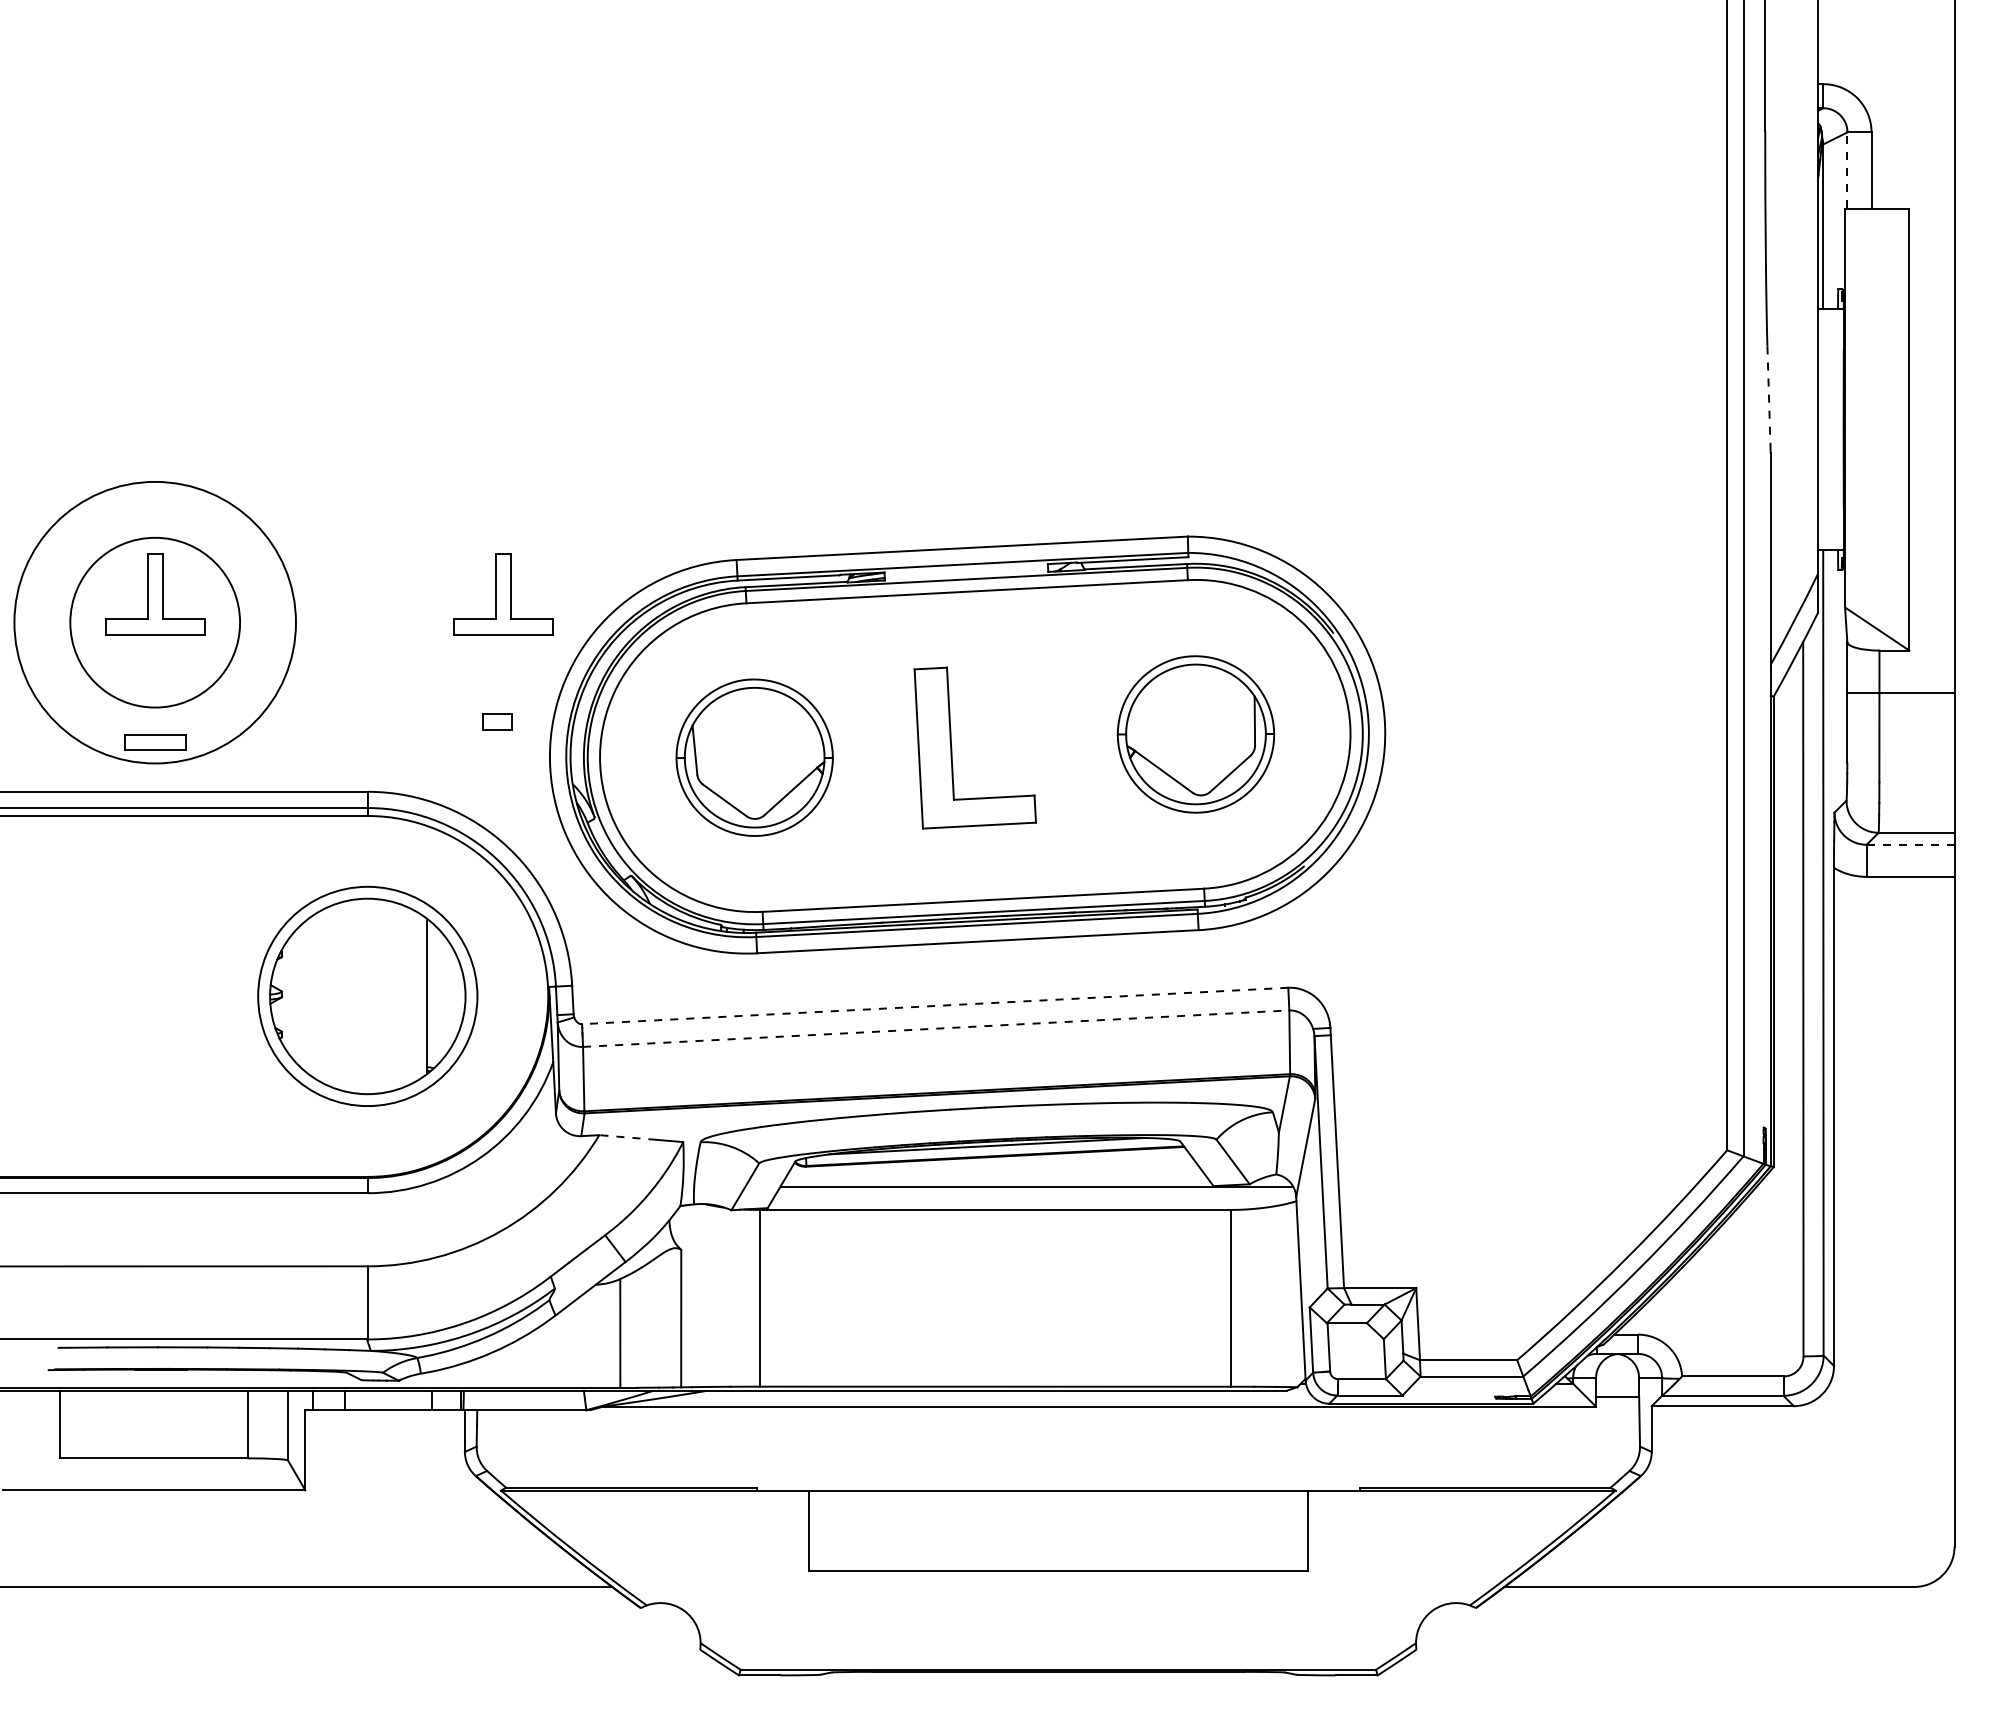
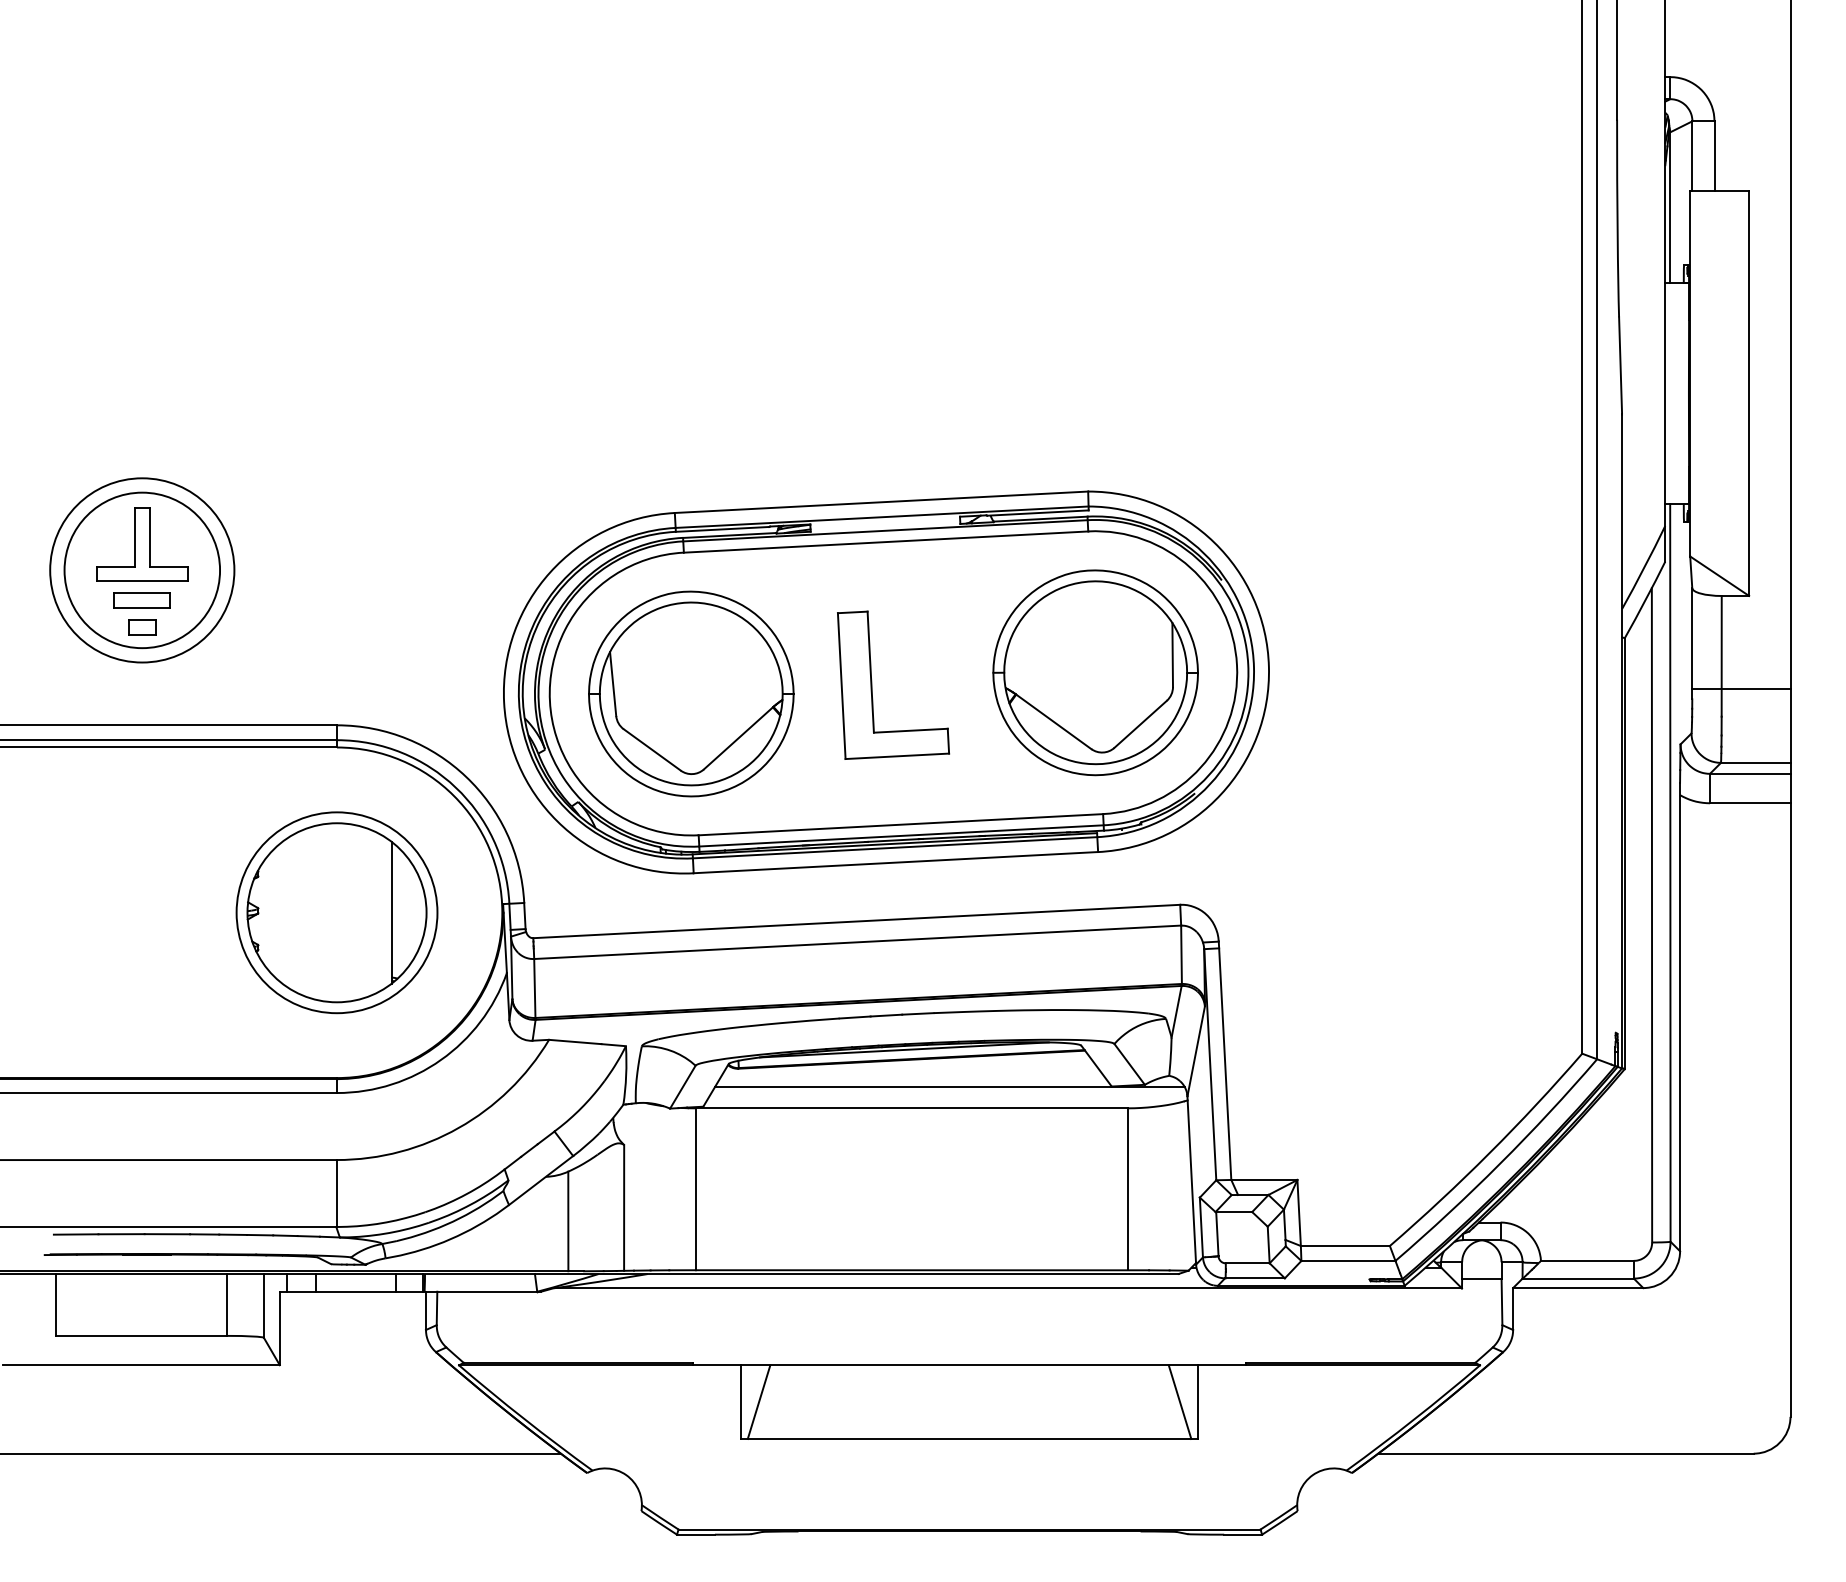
line: (1847, 169) -> (1692, 155), dashed -> solid
line: (1769, 398) -> (1620, 365), dashed -> solid
part: (503, 594) -> (461, 544), removed
circle: (154, 622) -> (141, 570), size x0.71
line: (1900, 693) -> (1740, 689), moved
part: (497, 721) -> (142, 627), moved
part: (1195, 734) -> (1095, 672), size x1.43
part: (155, 742) -> (142, 600), moved
part: (754, 757) -> (691, 693), size x1.43
line: (1910, 844) -> (1750, 773), dashed -> solid
line: (935, 1005) -> (857, 921), dashed -> solid
line: (936, 1028) -> (857, 942), dashed -> solid
line: (627, 1137) -> (574, 1041), dashed -> solid
line: (828, 1530) -> (759, 1401), added
line: (1287, 1530) -> (1179, 1401), added

